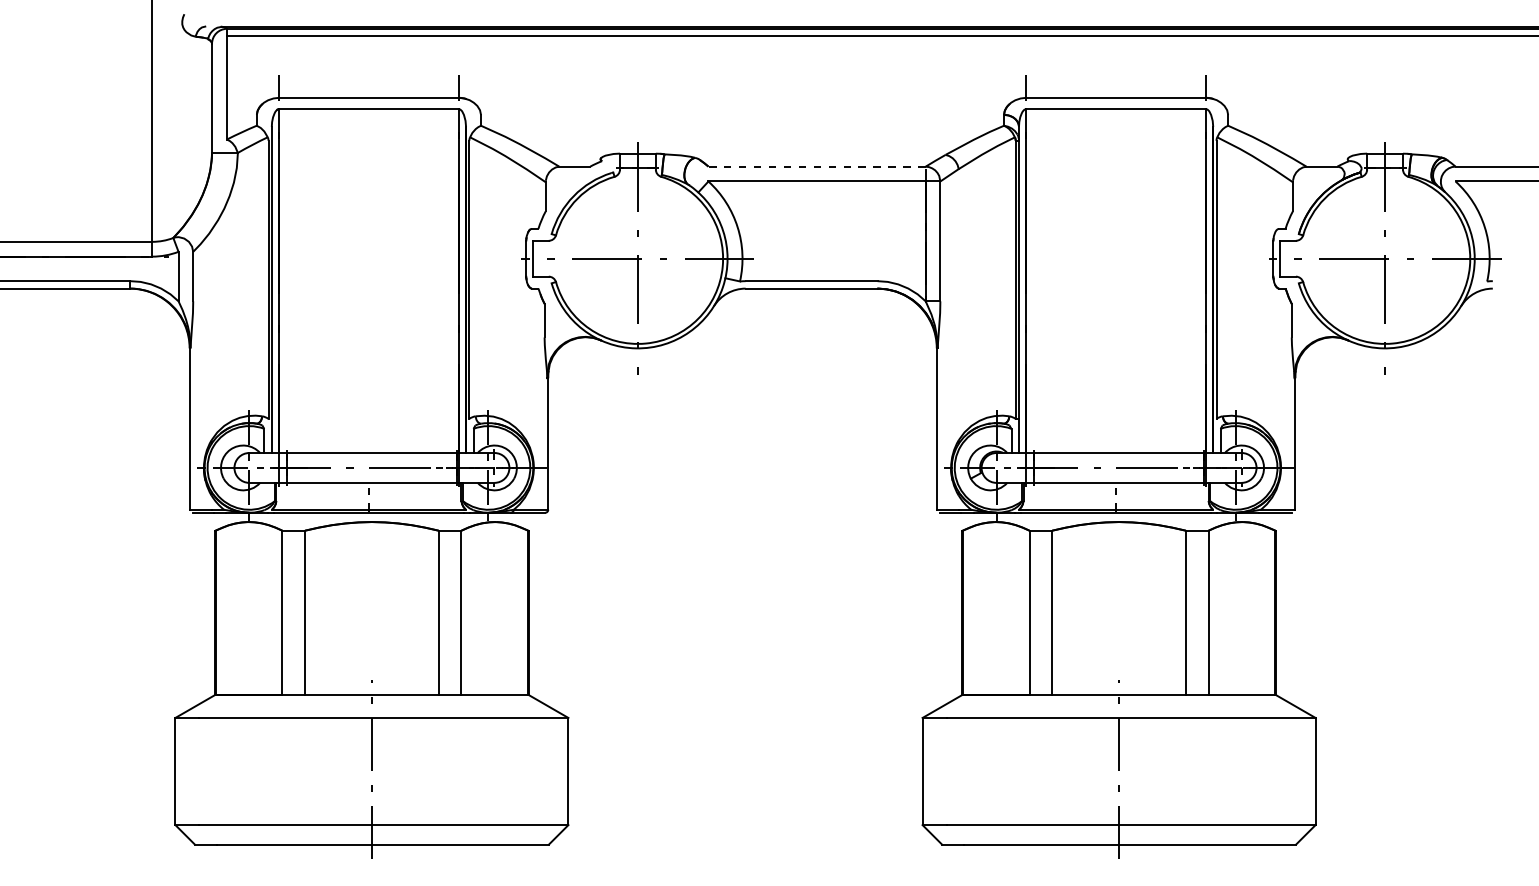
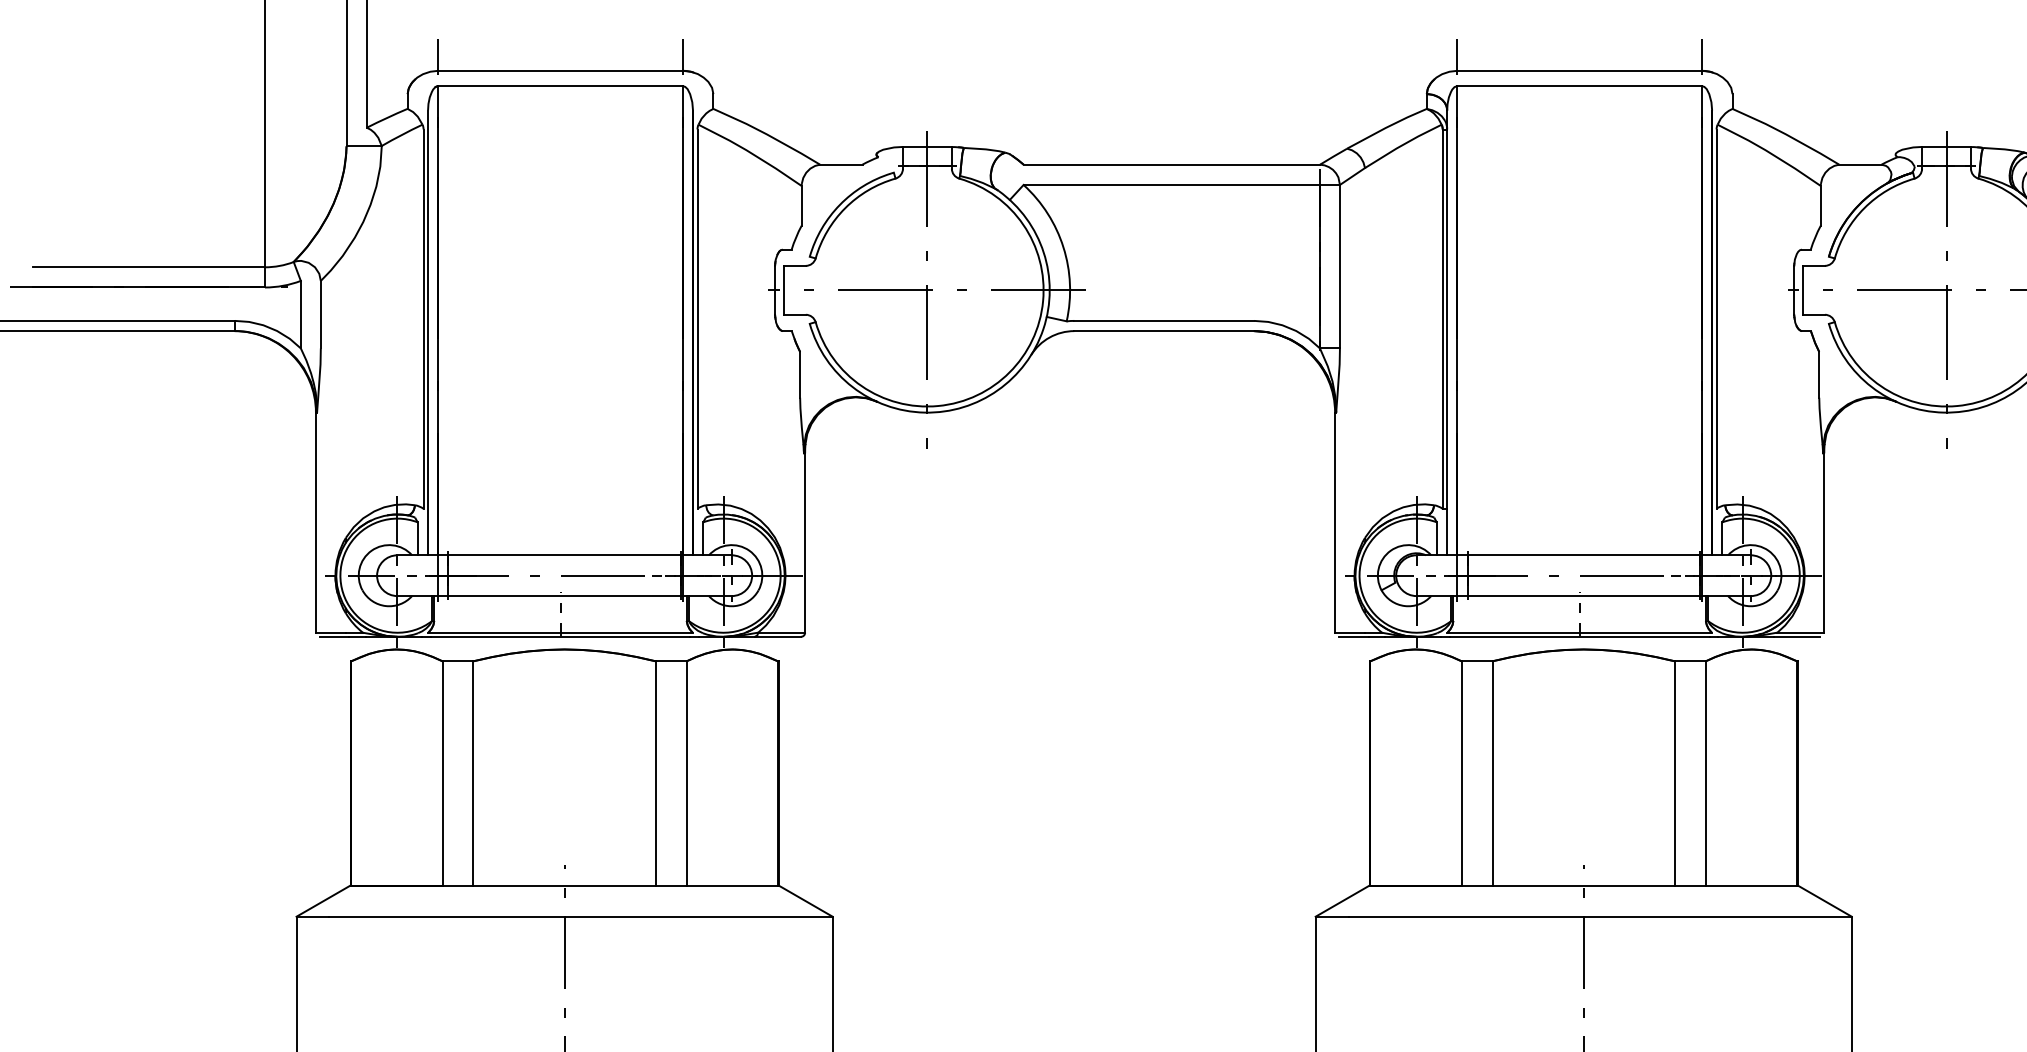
line: (817, 166) -> (1172, 164), dashed -> solid

